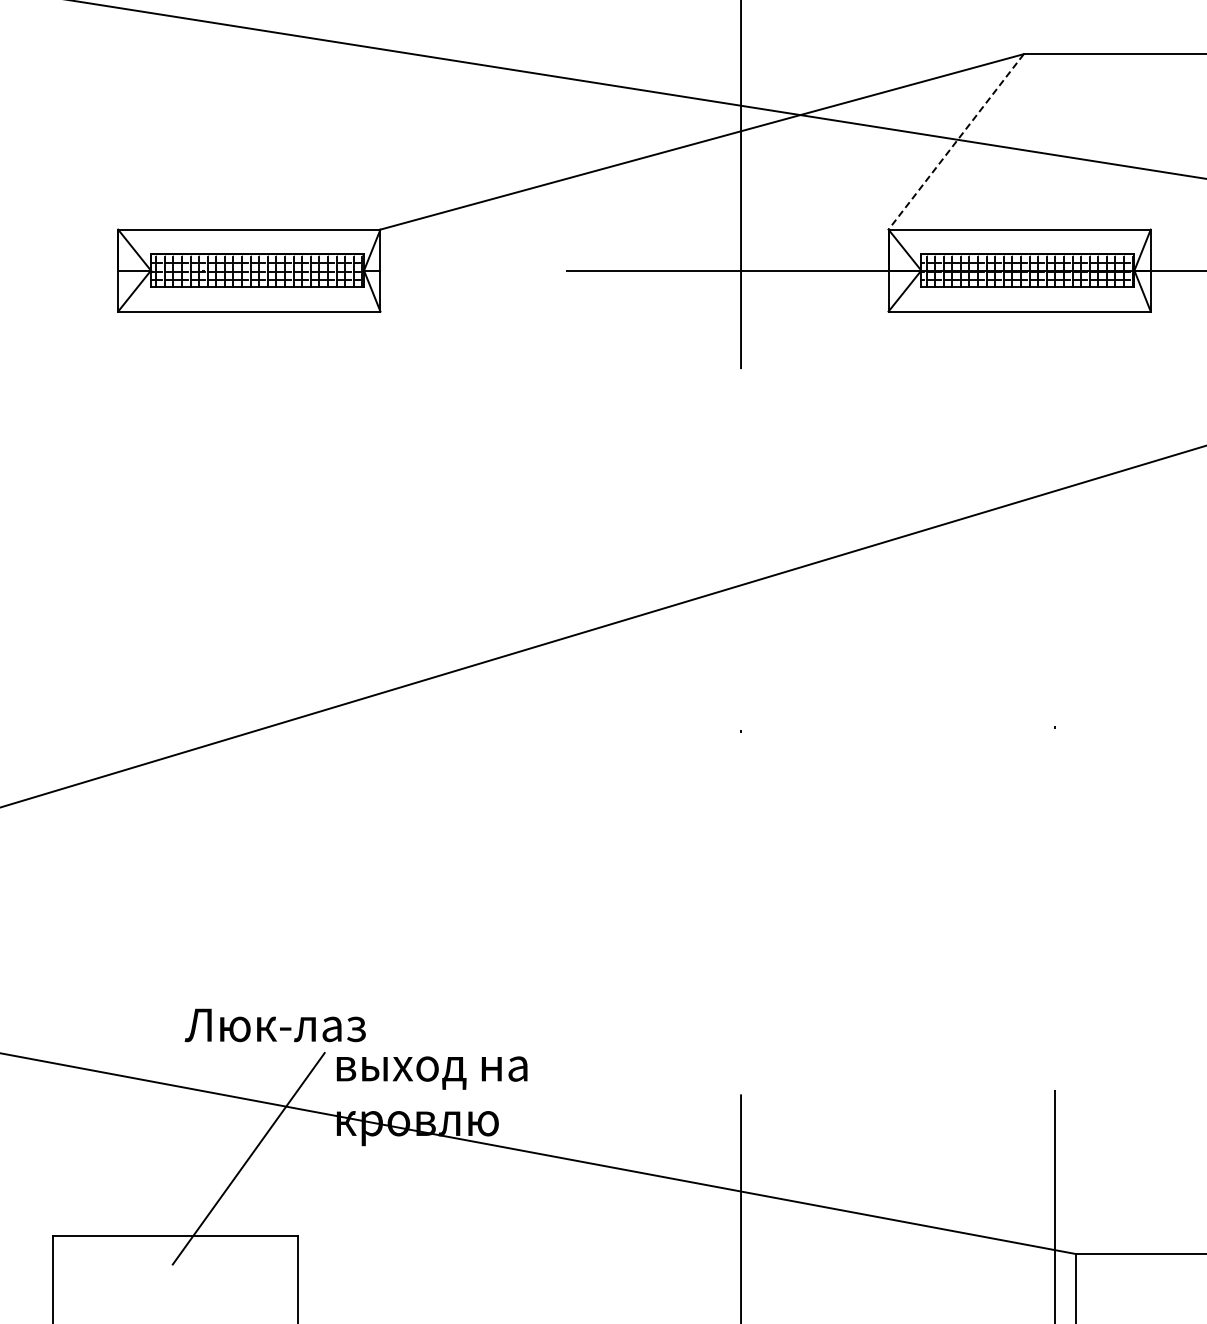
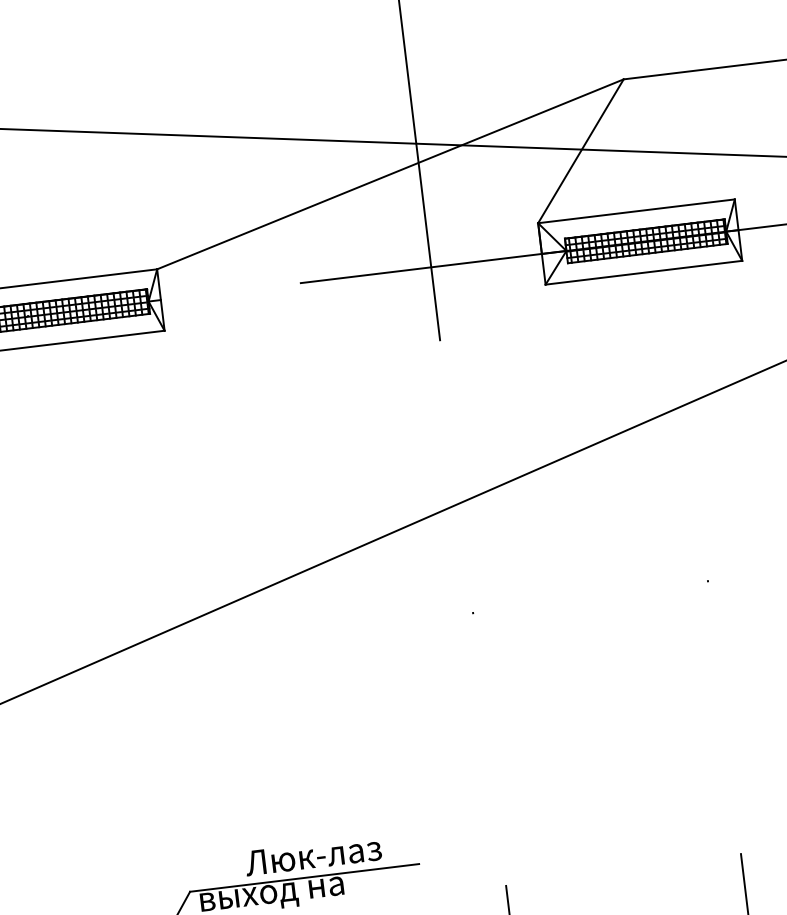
line: (956, 141) -> (581, 150), dashed -> solid
text: (274, 1025) -> (312, 856), moved
line: (477, 1053) -> (304, 878), added

